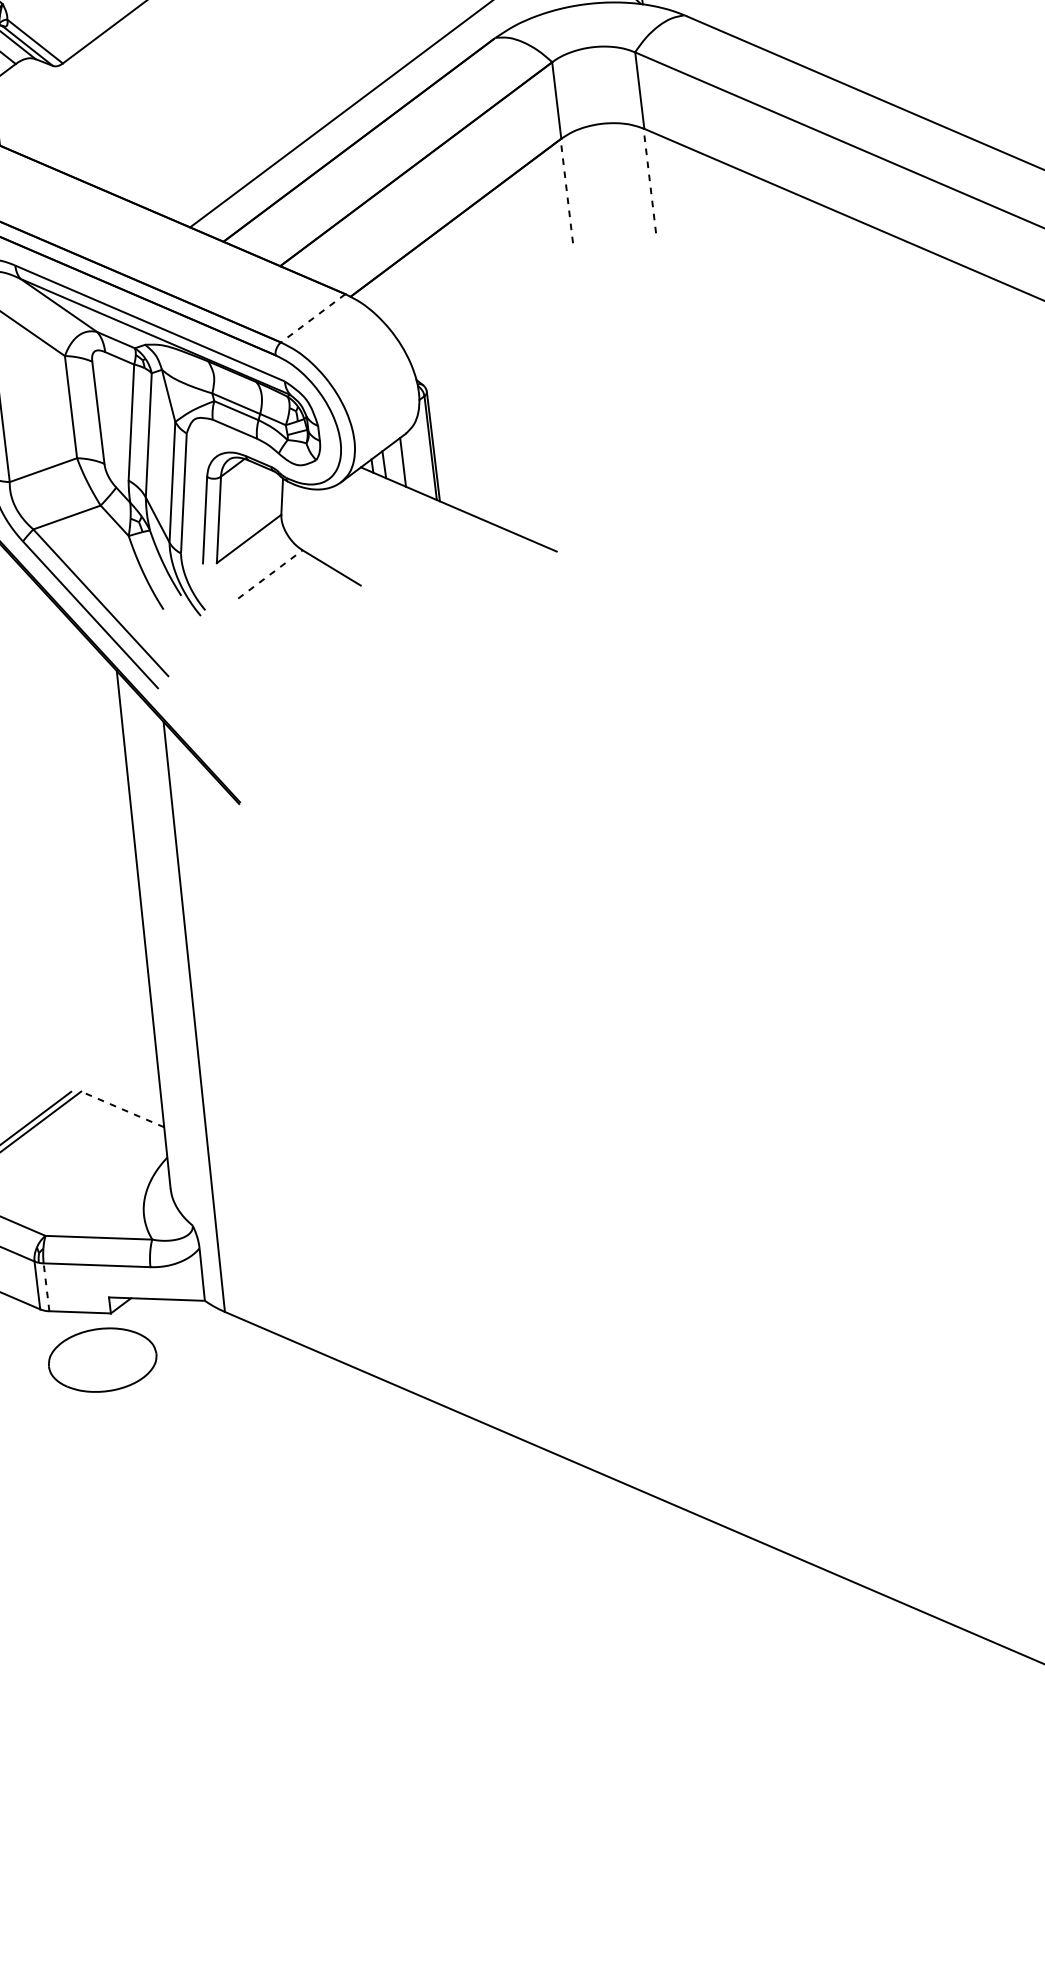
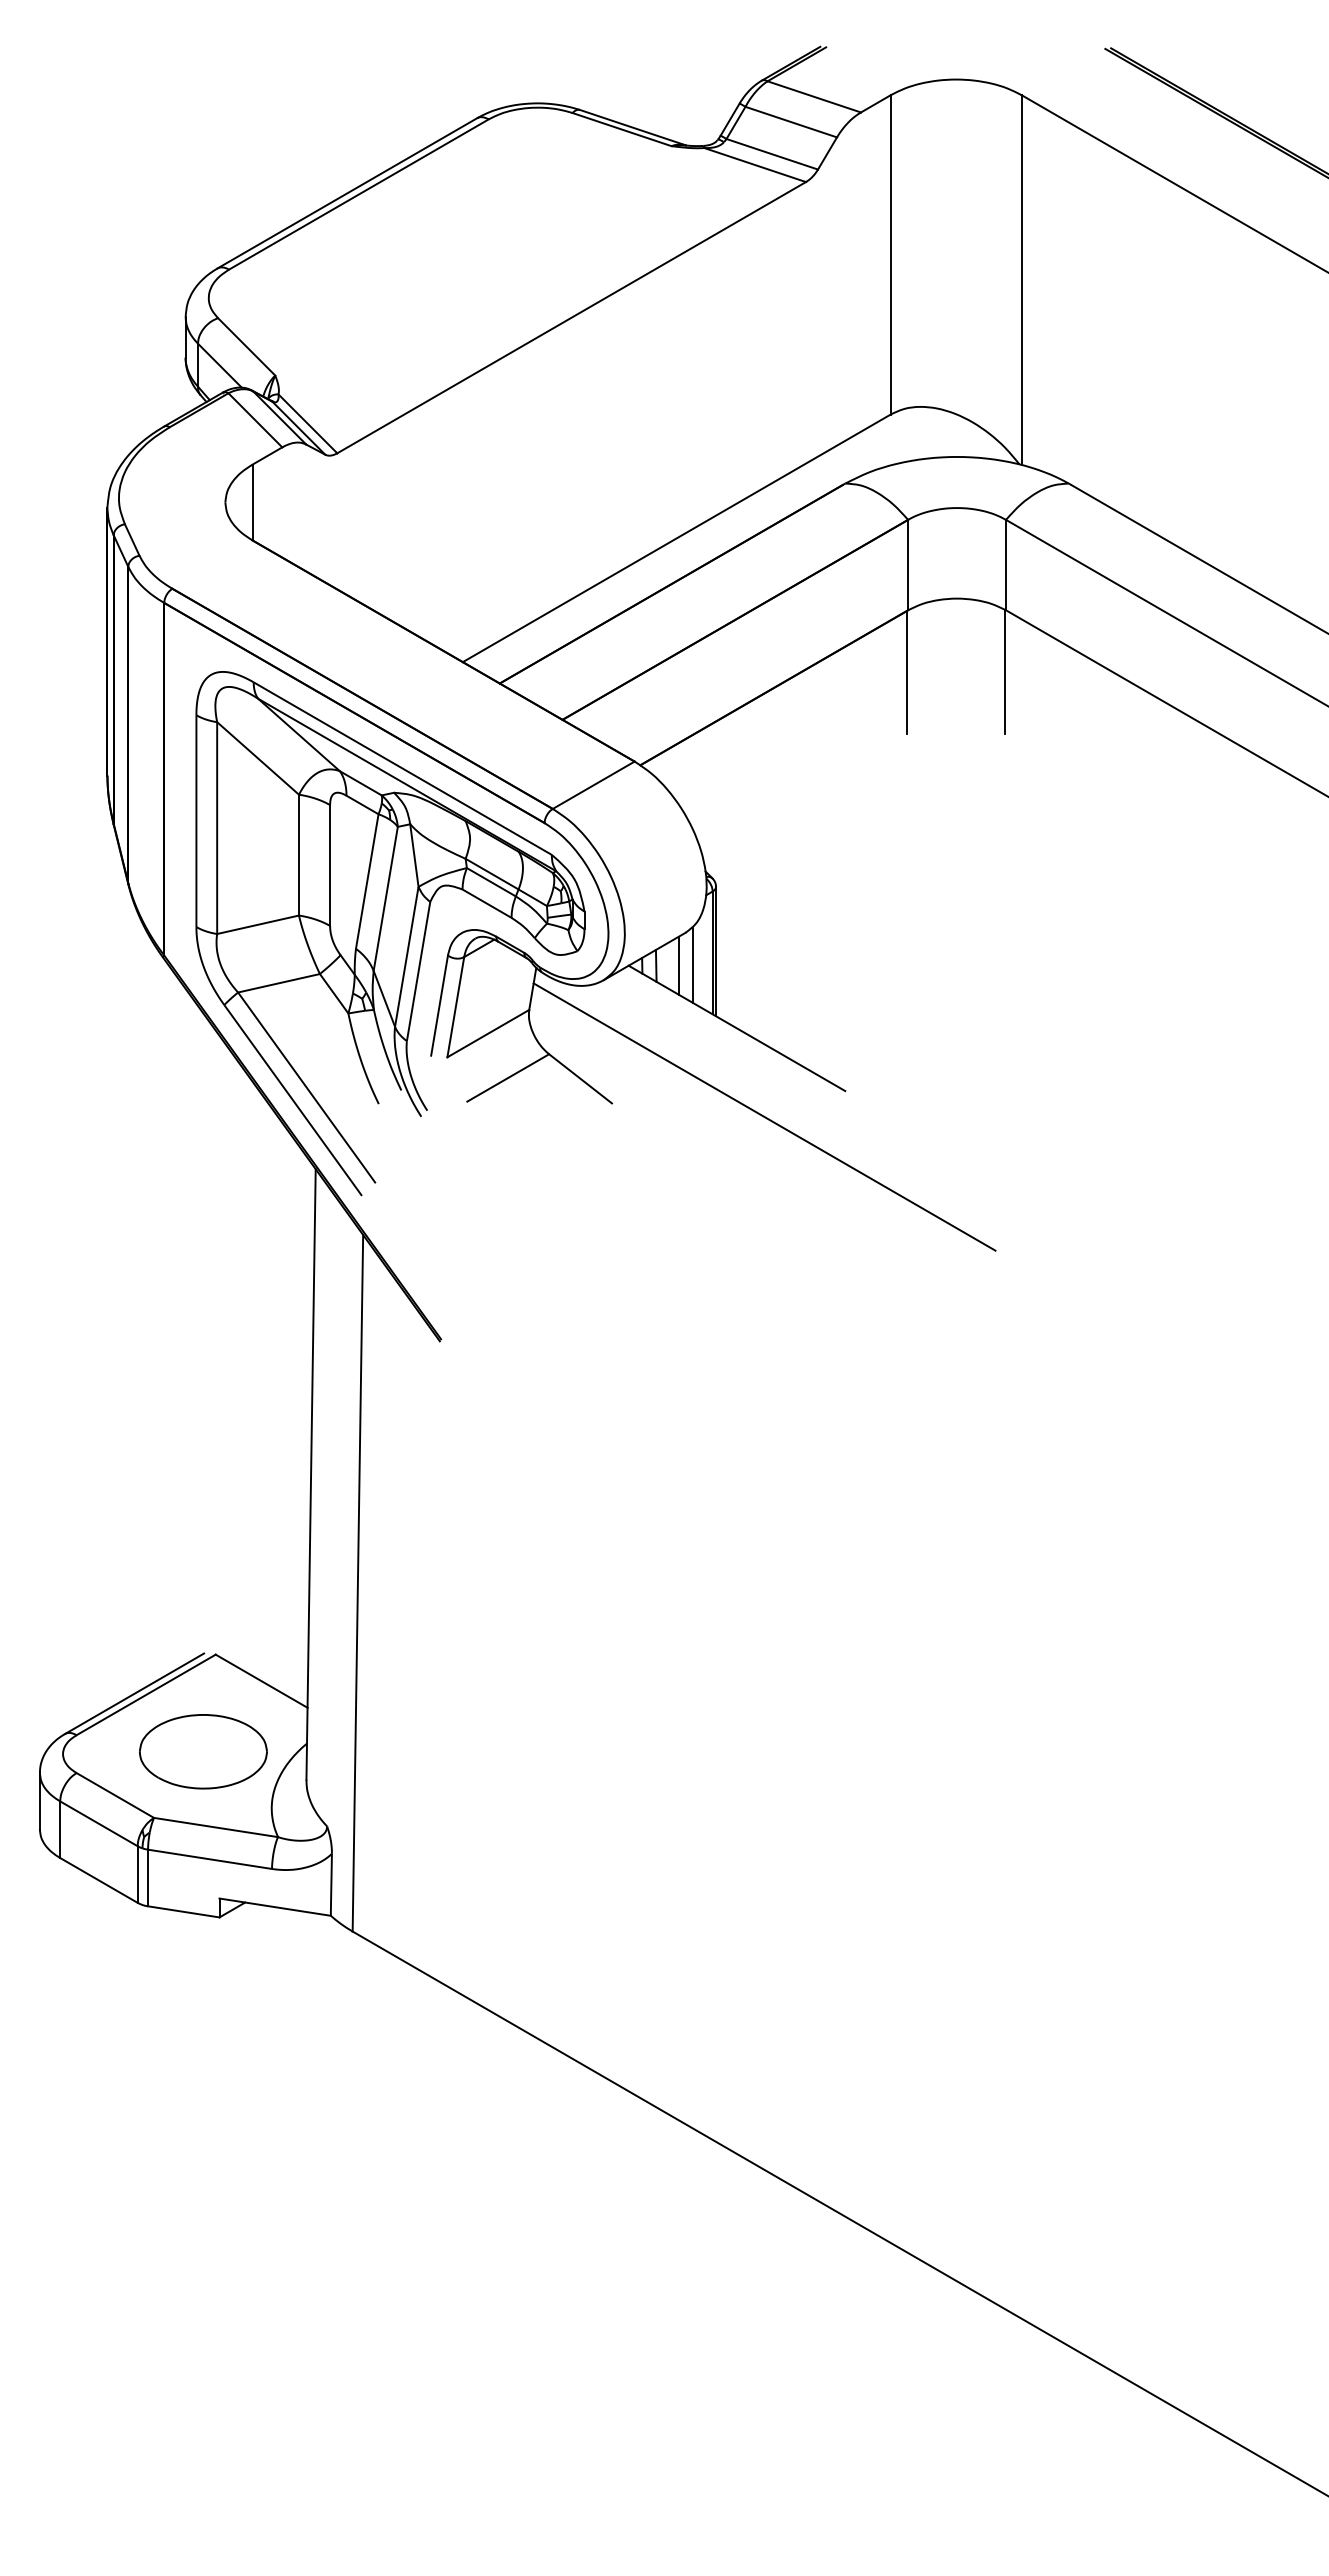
line: (649, 180) -> (1005, 671), dashed -> solid
line: (567, 190) -> (907, 671), dashed -> solid
line: (313, 318) -> (593, 785), dashed -> solid
line: (414, 459) -> (692, 964), added
line: (270, 574) -> (508, 1077), dashed -> solid
line: (491, 581) -> (764, 1116), added
line: (122, 1108) -> (261, 1680), dashed -> solid
line: (46, 1286) -> (148, 1877), dashed -> solid
part: (102, 1359) -> (203, 1751), moved

